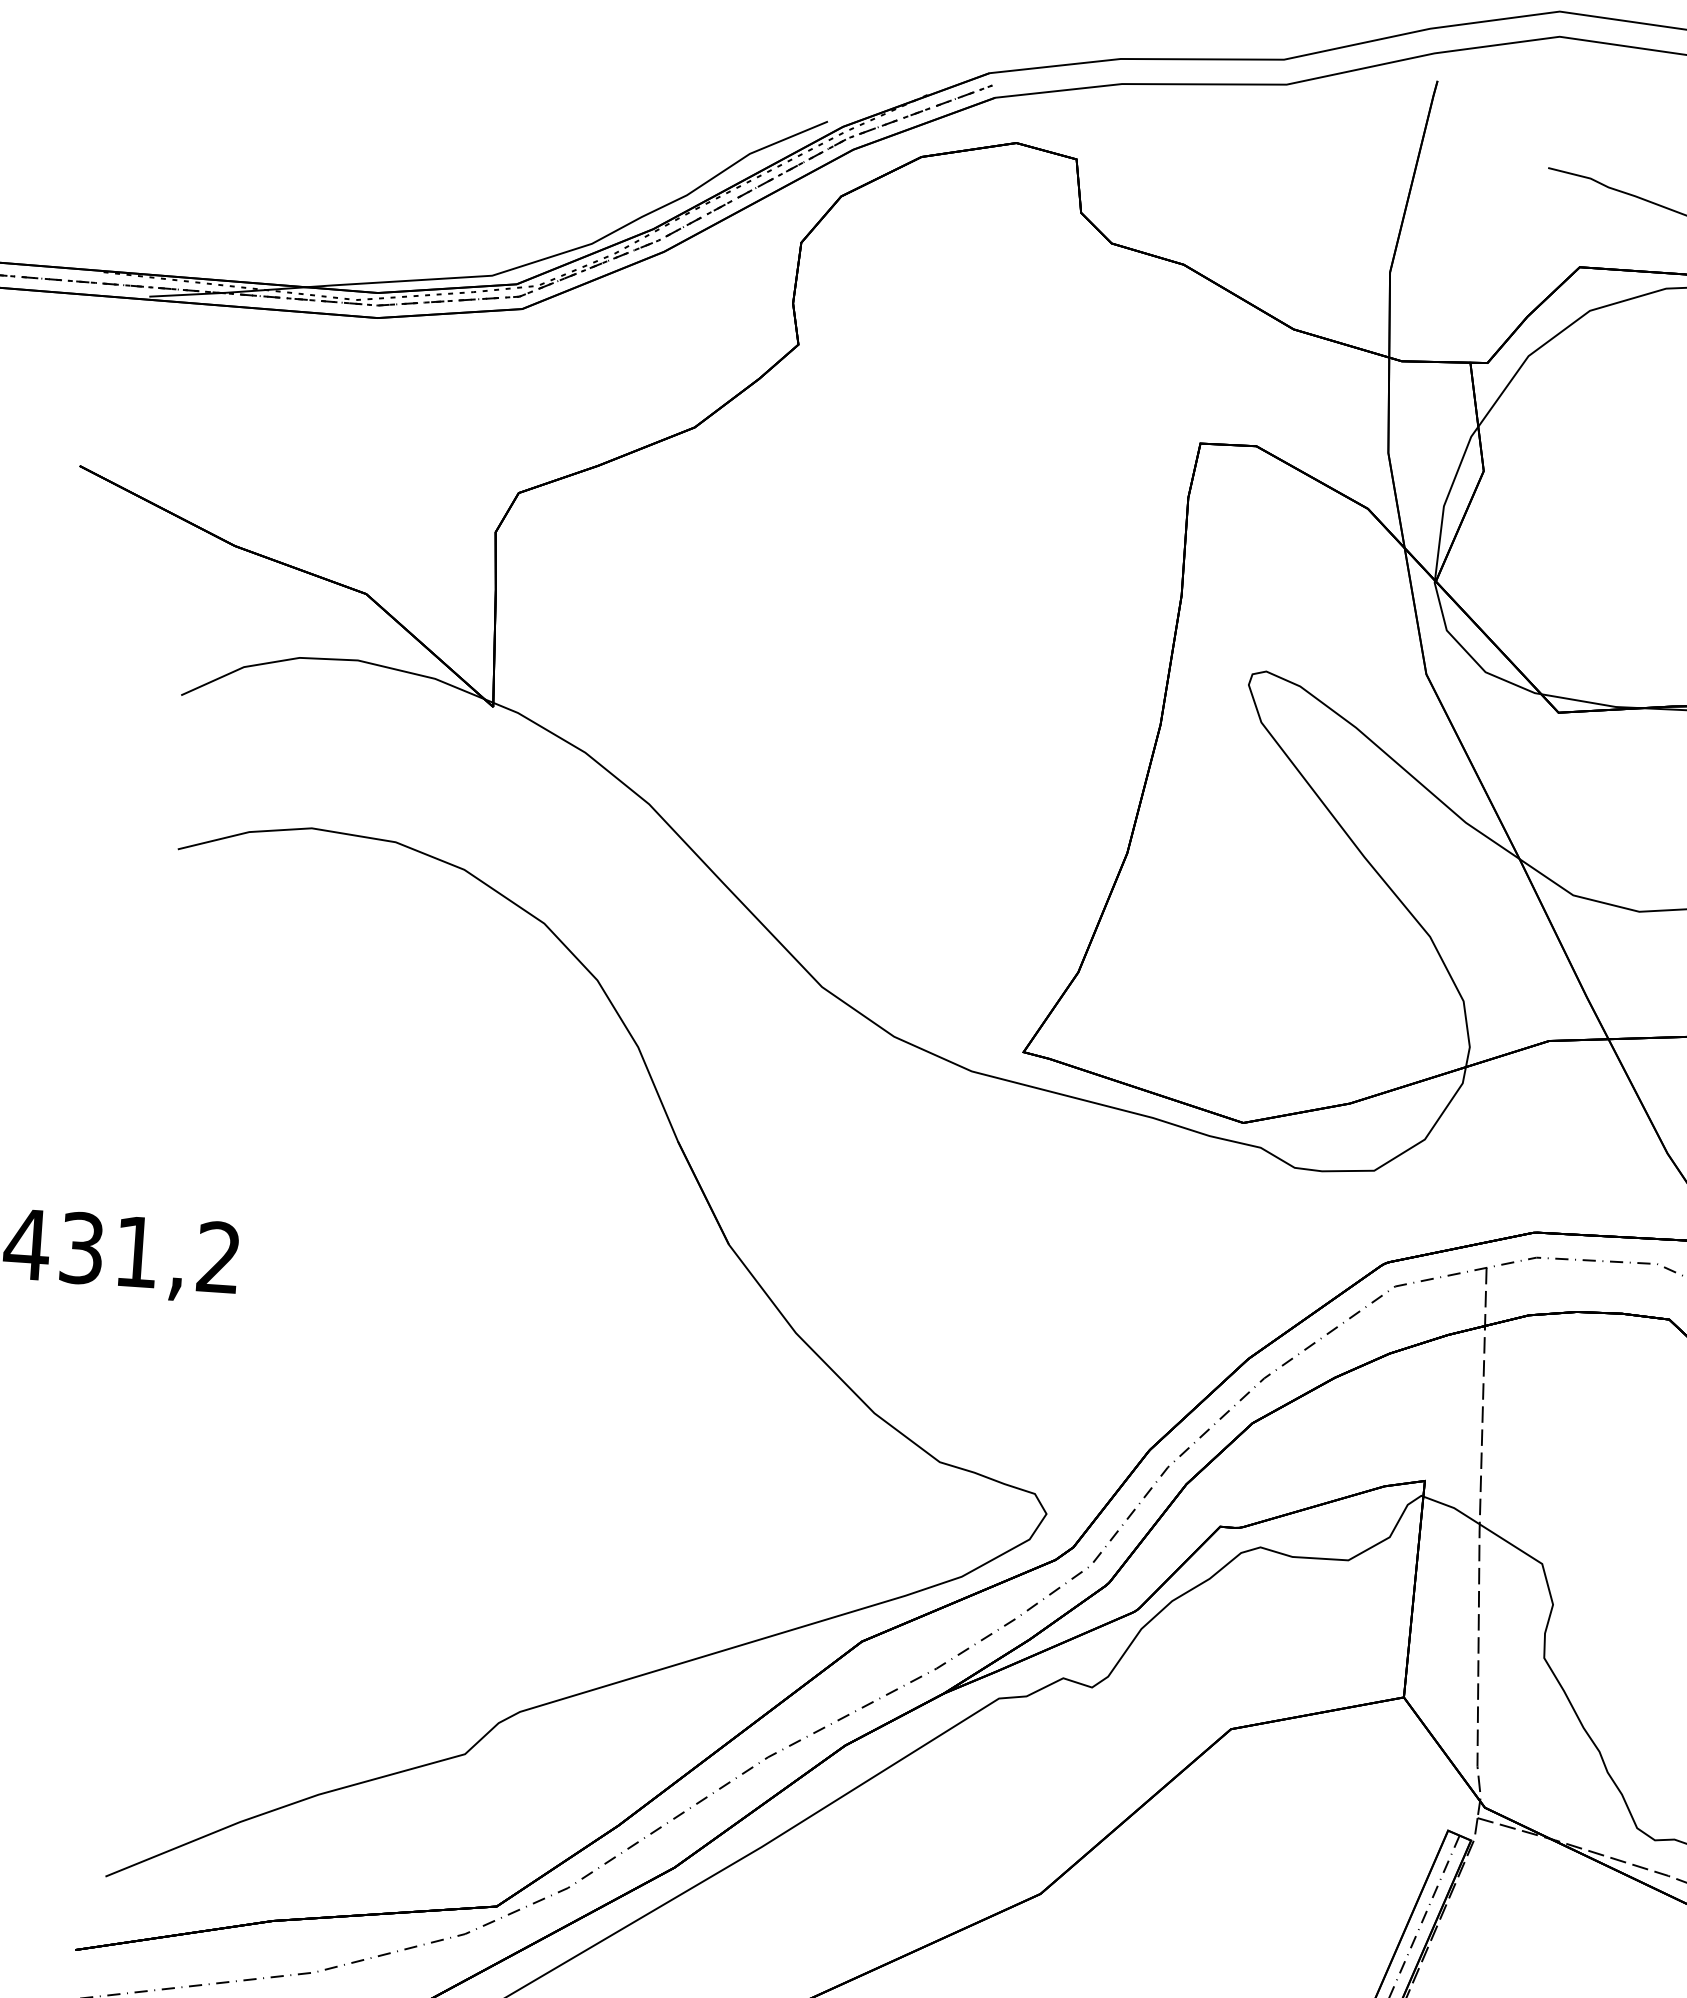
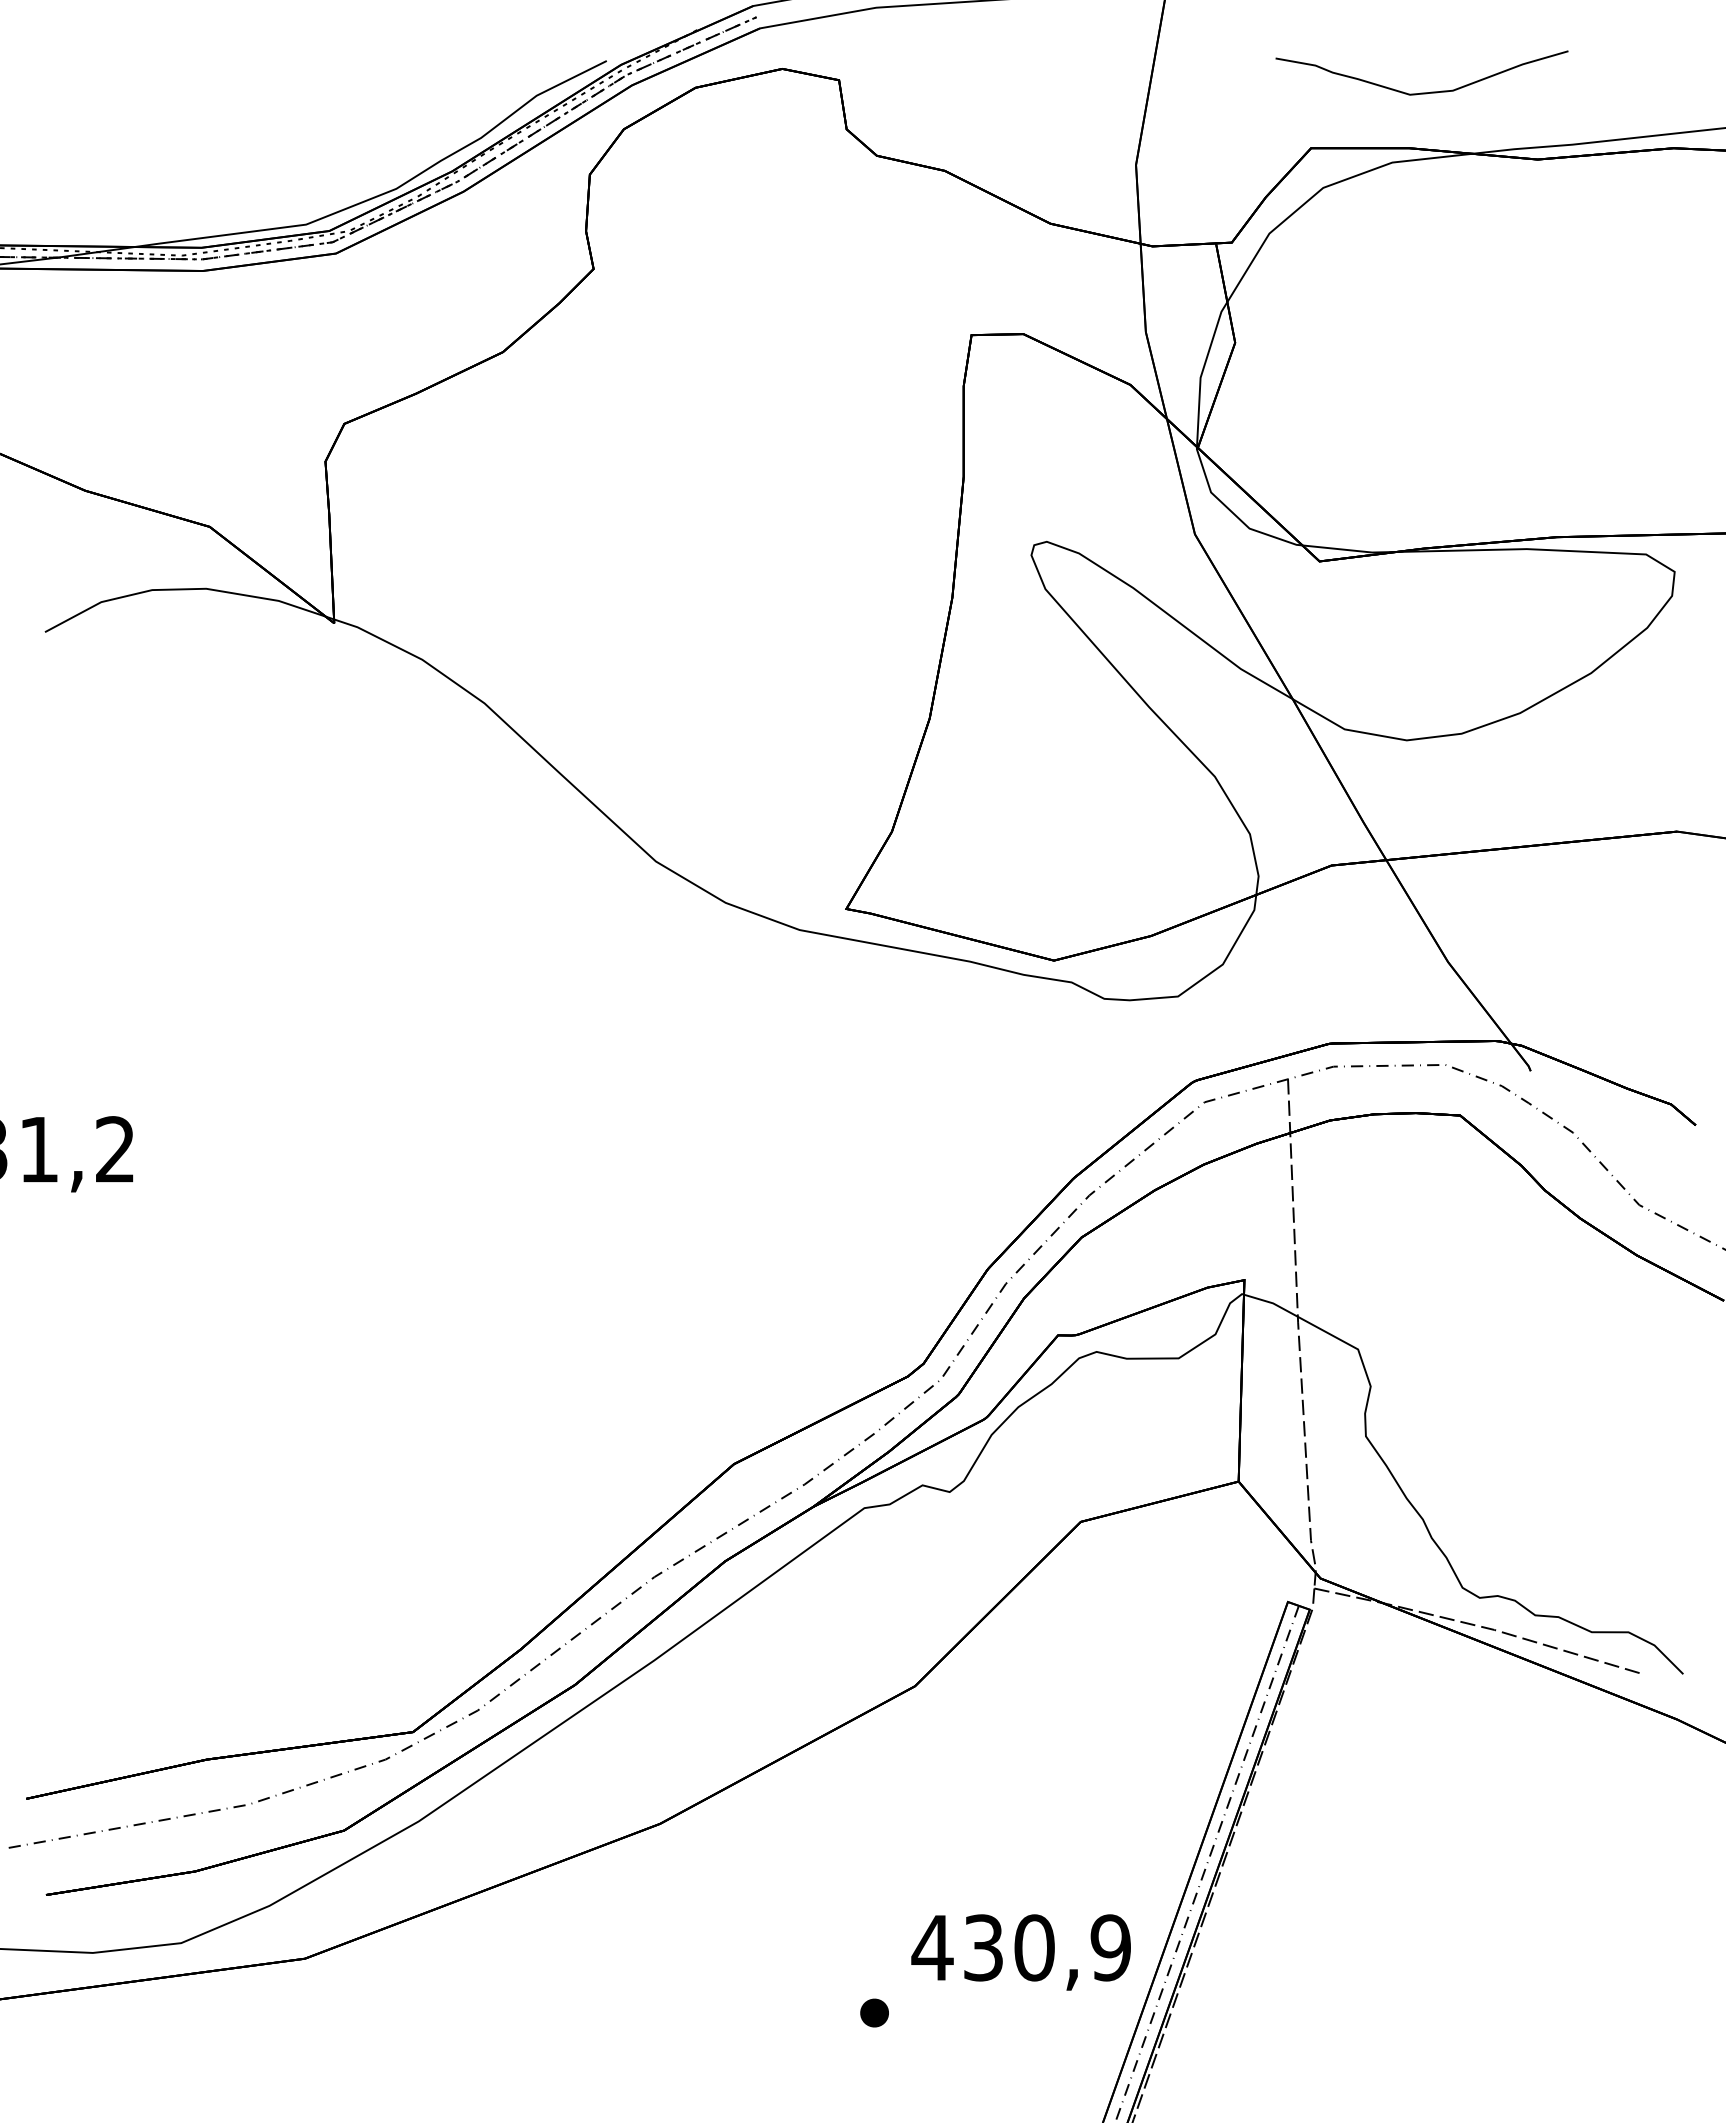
part: (746, 1269) -> (603, 1127), removed

